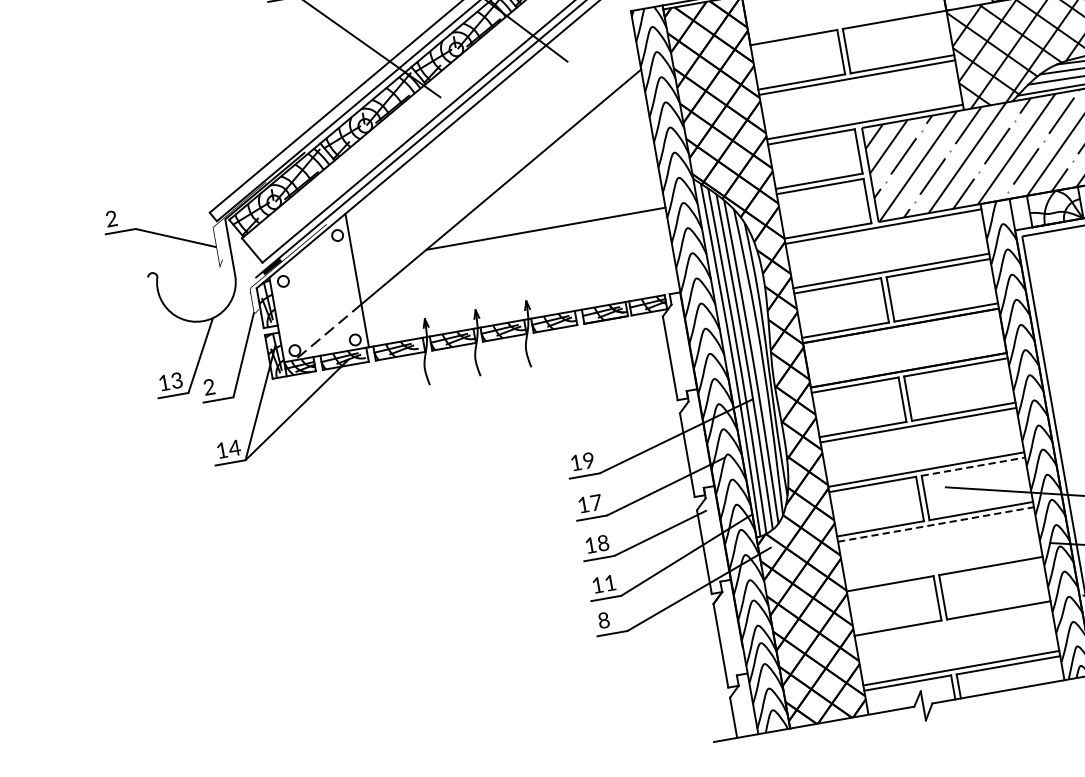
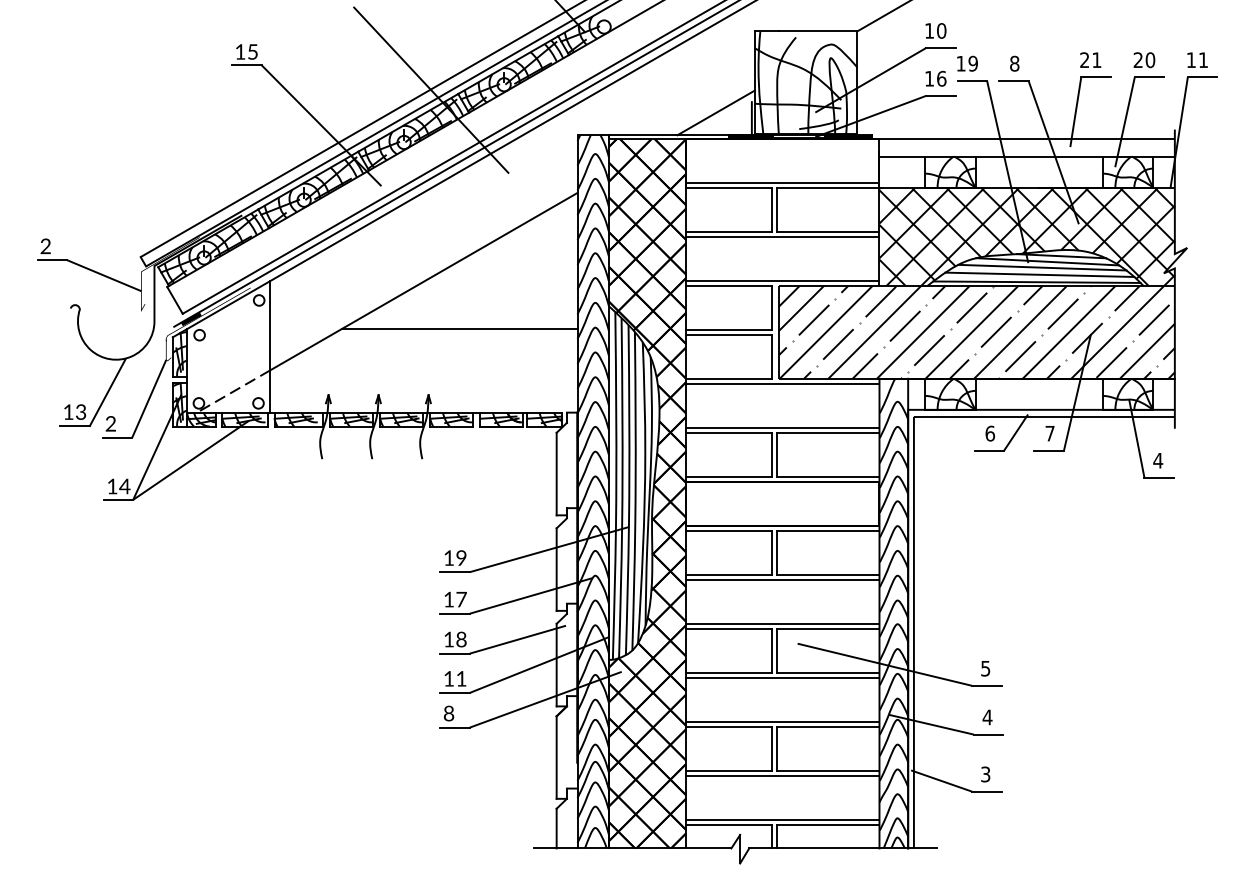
line: (847, 22) -> (782, 182), added
line: (973, 466) -> (828, 628), dashed -> solid
line: (935, 524) -> (782, 677), dashed -> solid
line: (943, 568) -> (782, 721), added
line: (953, 623) -> (782, 775), added

